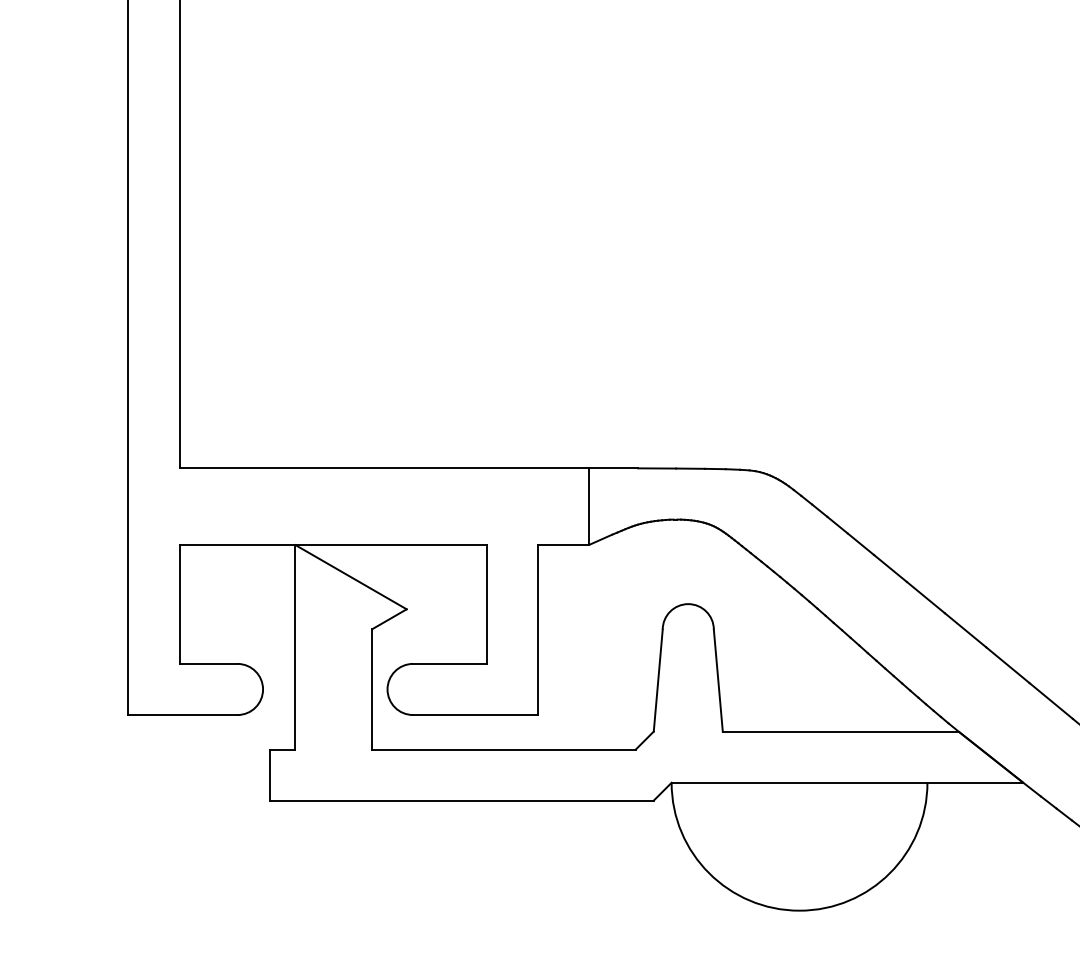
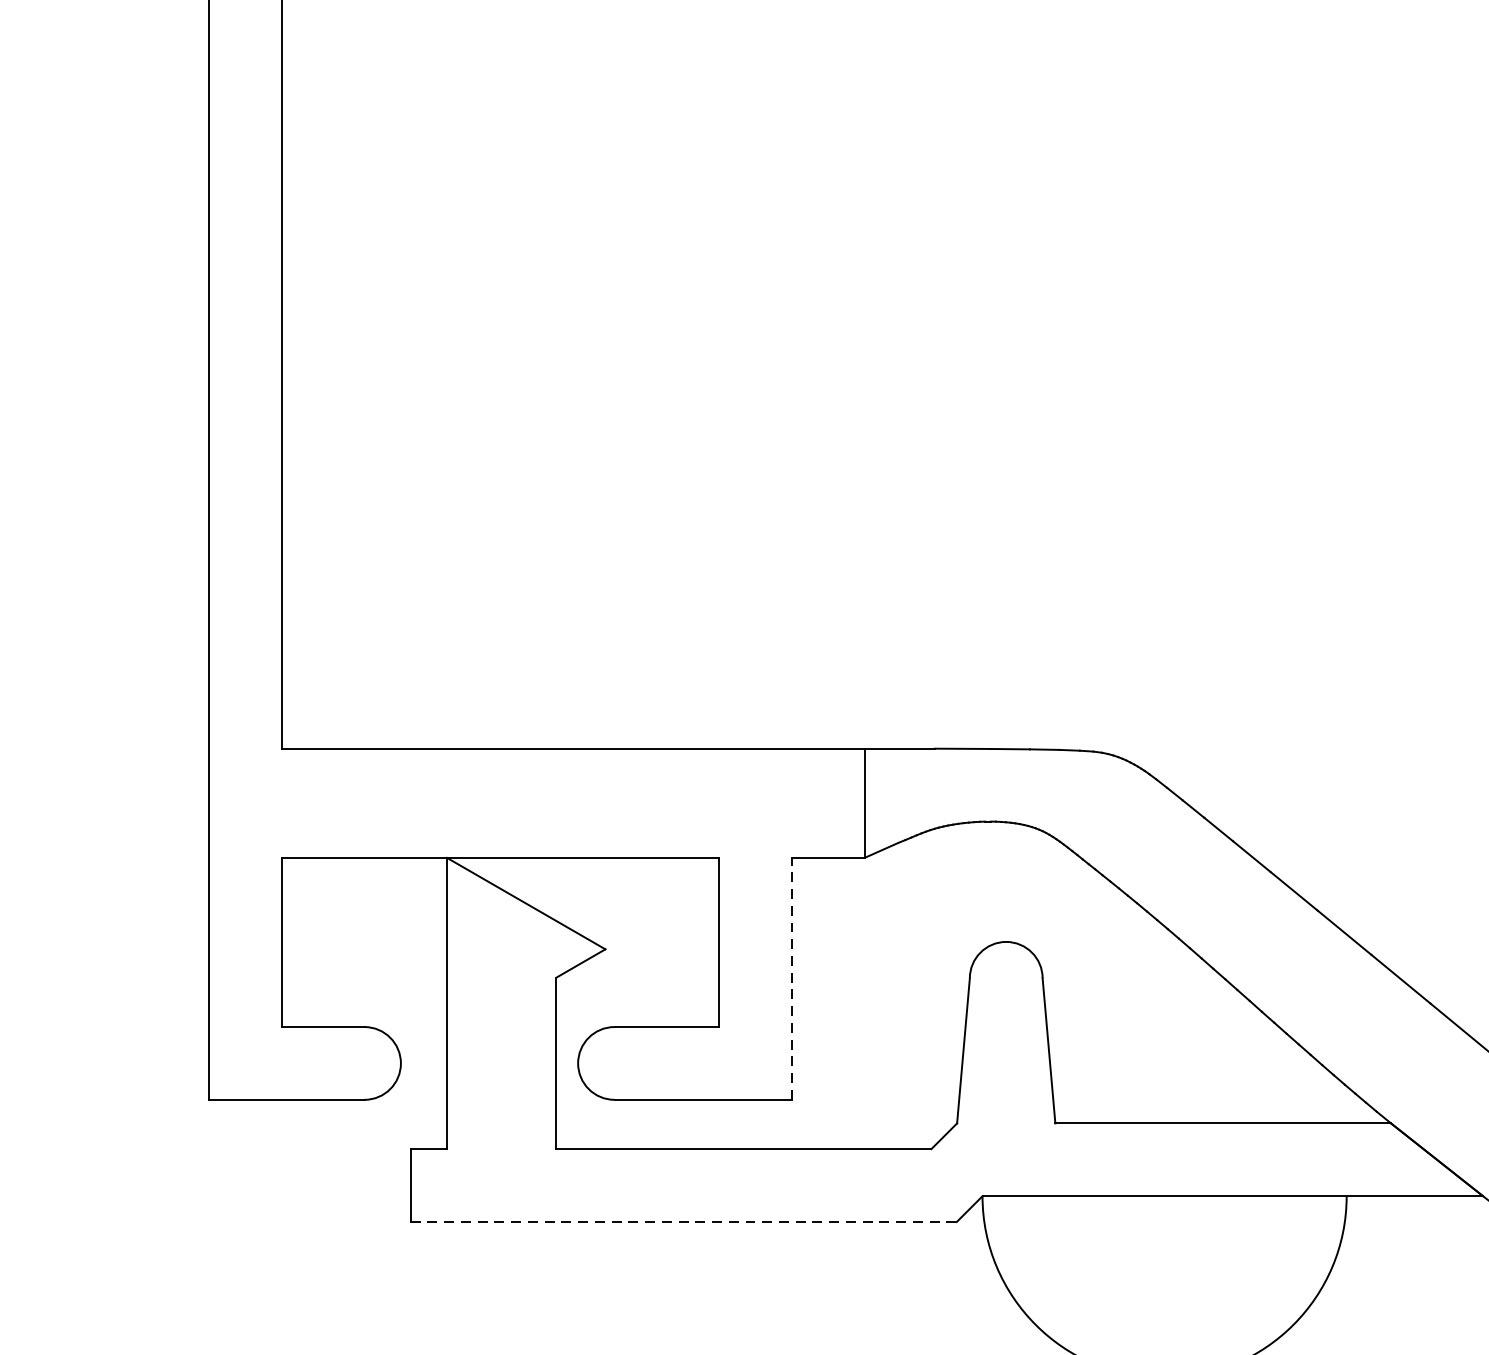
line: (537, 630) -> (791, 979), solid -> dashed
line: (461, 800) -> (683, 1221), solid -> dashed

